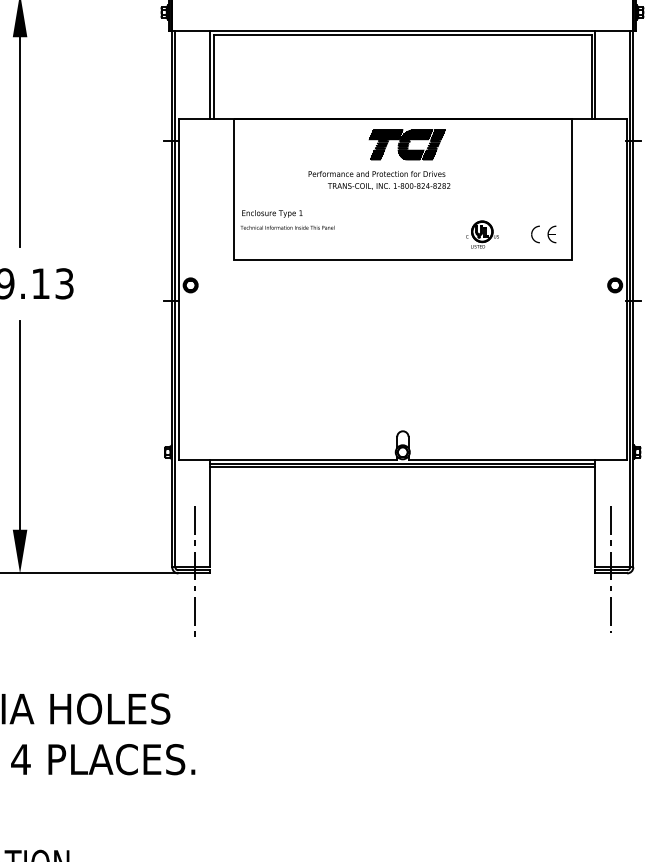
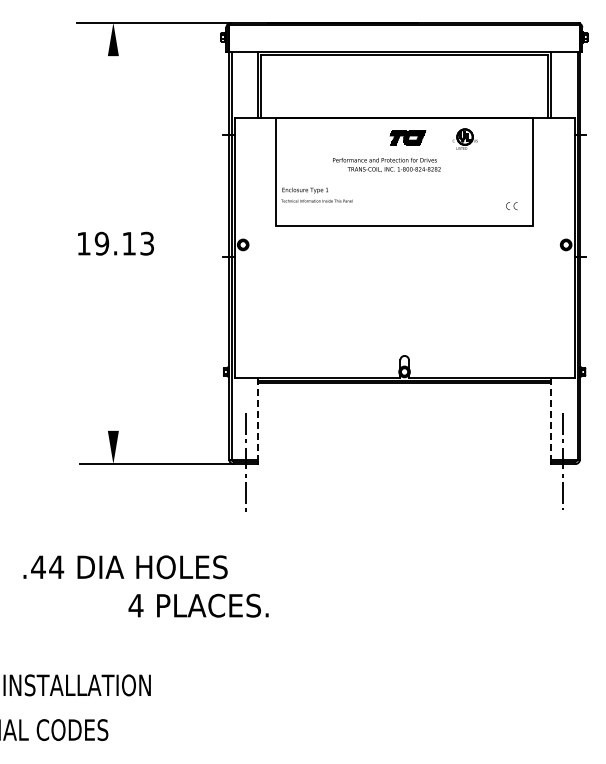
line: (20, 141) -> (113, 135), removed
part: (406, 144) -> (407, 137), size x0.6
part: (481, 233) -> (464, 138), moved
part: (543, 233) -> (511, 205), size x0.6
line: (20, 424) -> (113, 350), removed
line: (210, 513) -> (258, 418), solid -> dashed
line: (595, 513) -> (551, 418), solid -> dashed
text: (103, 759) -> (198, 605), moved

